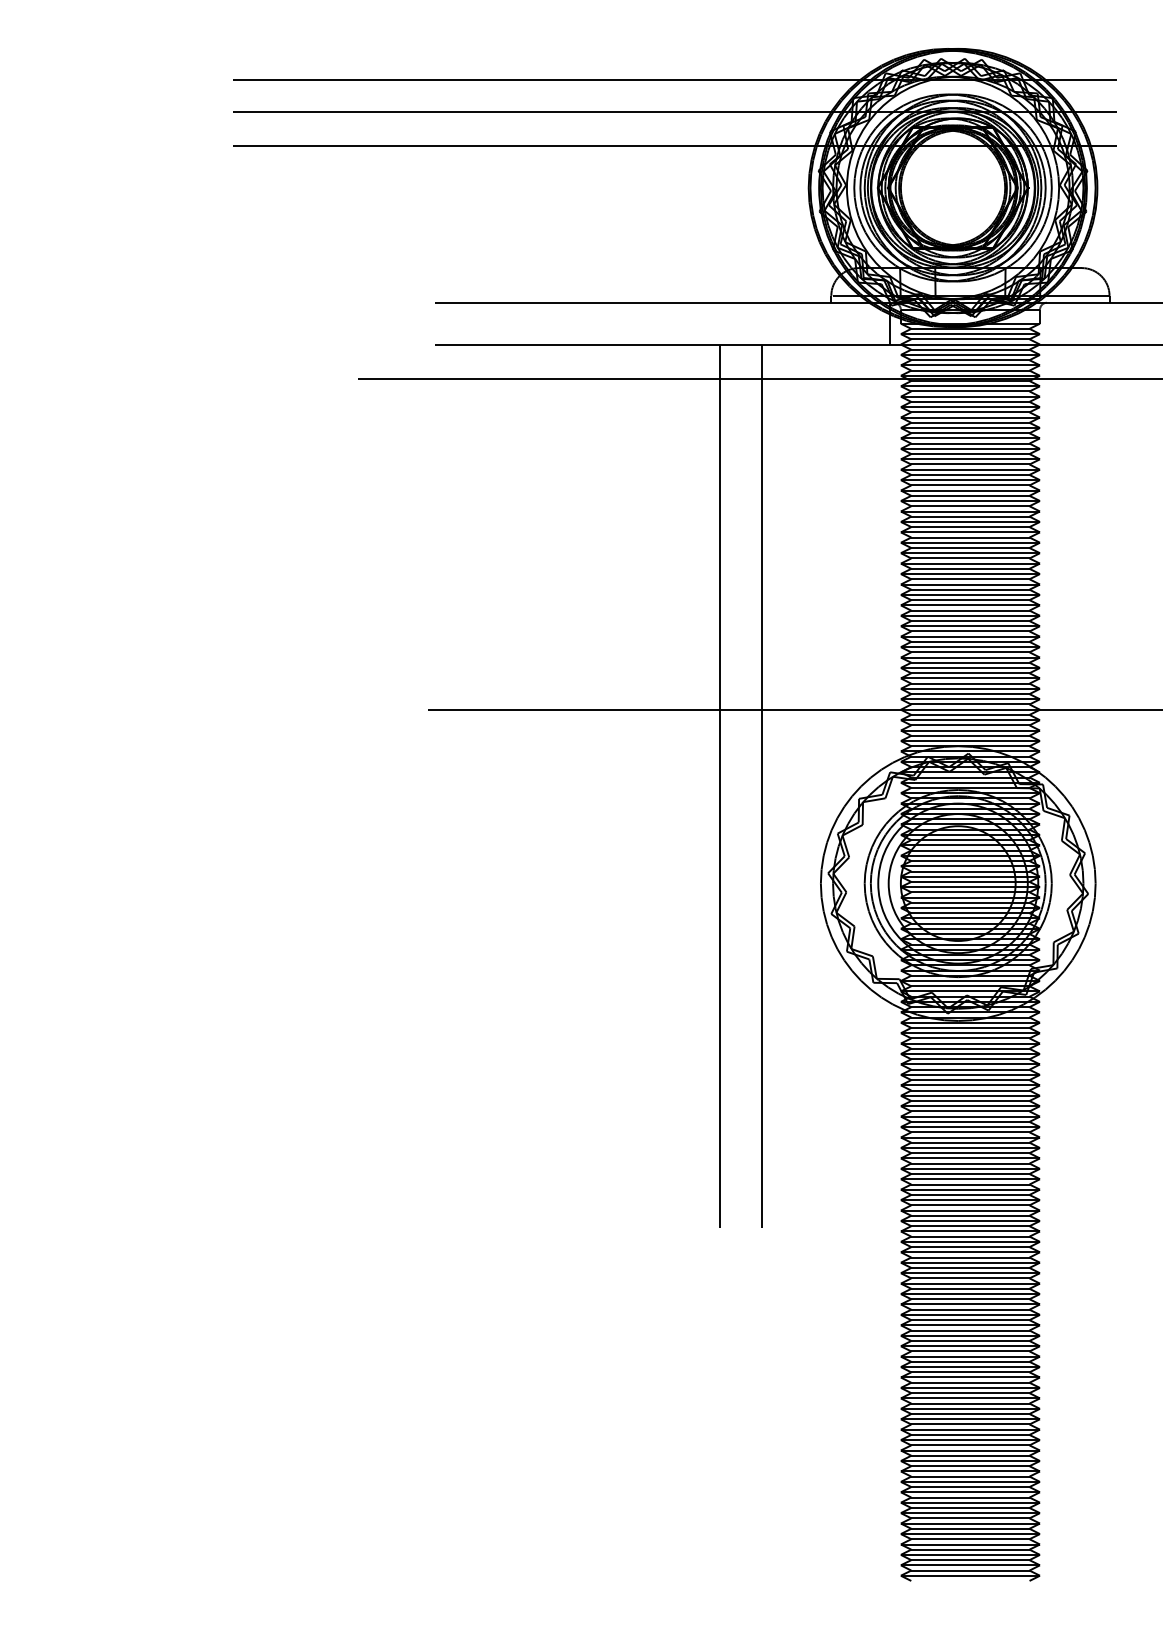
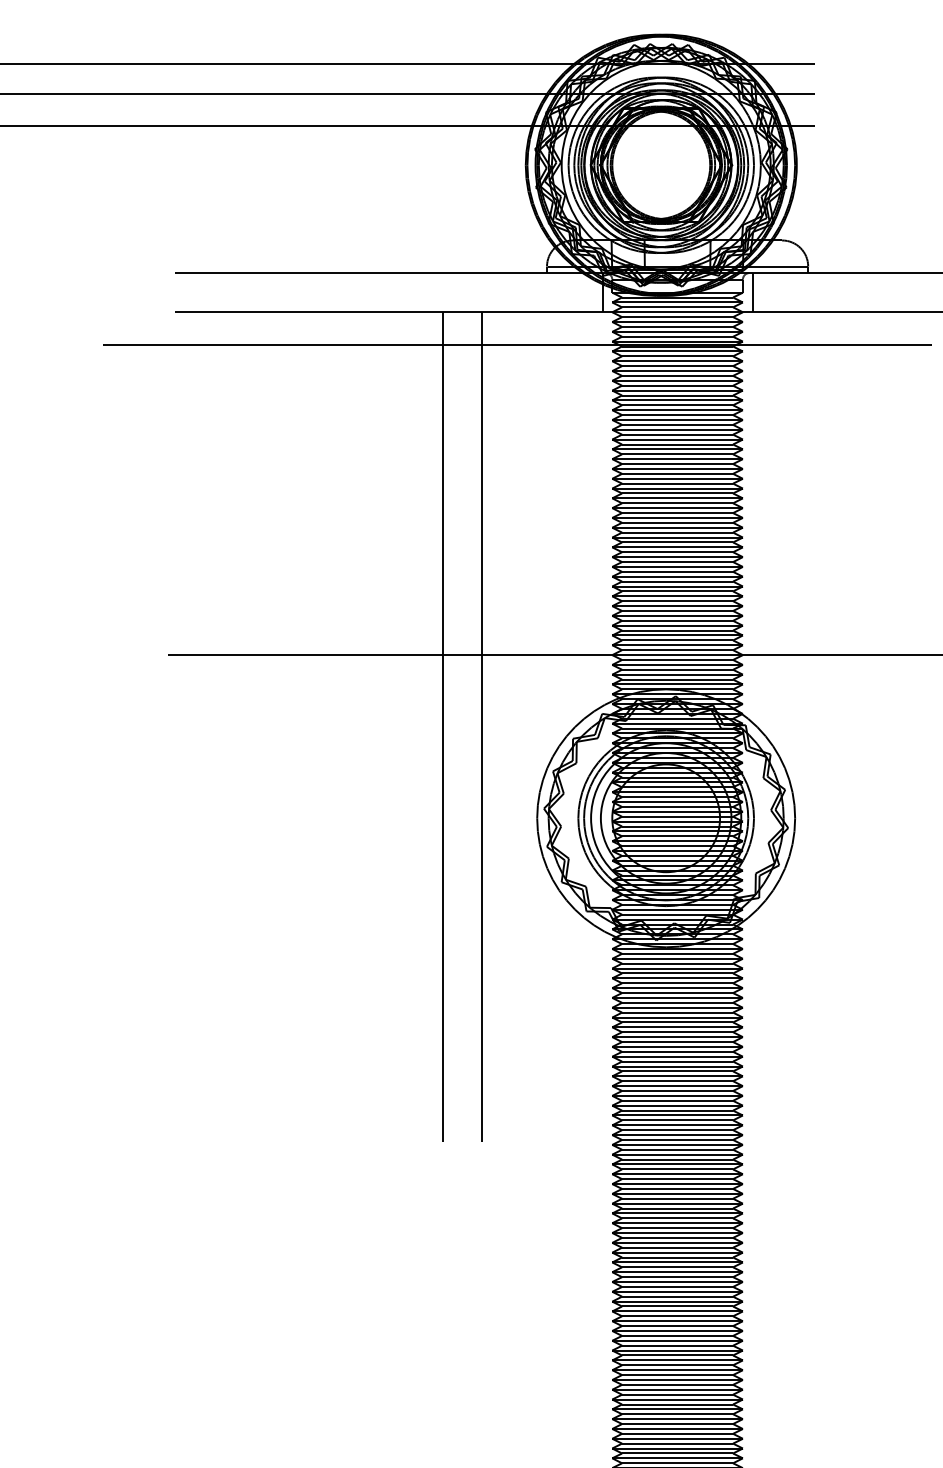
line: (1050, 323) -> (752, 292), added

